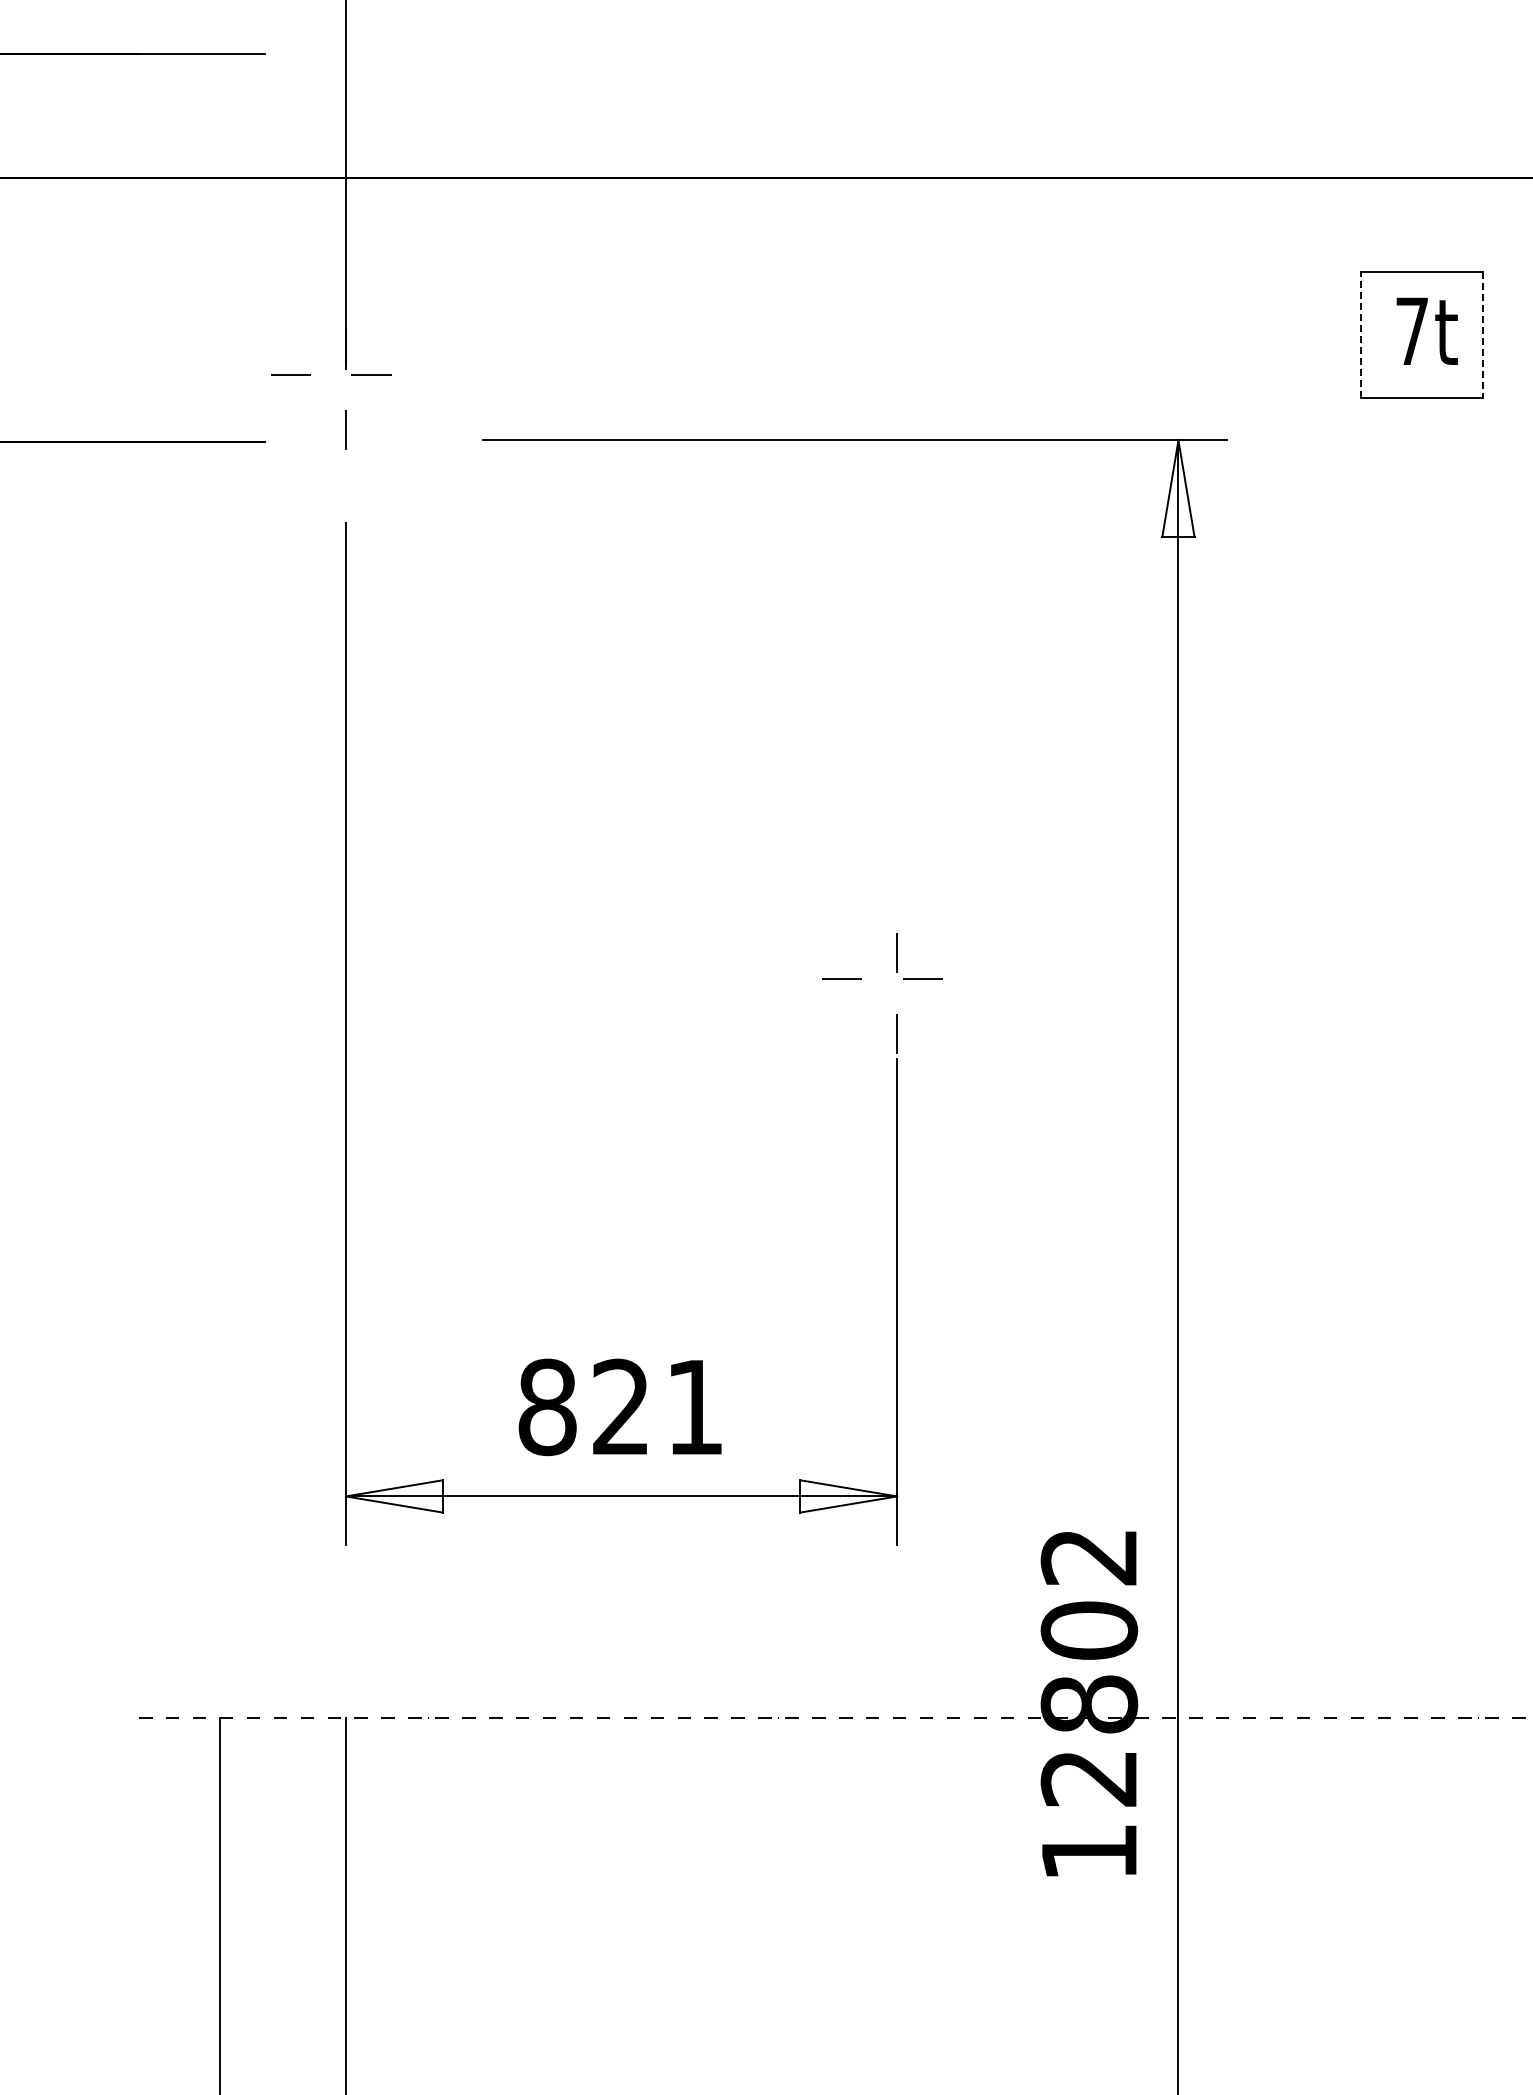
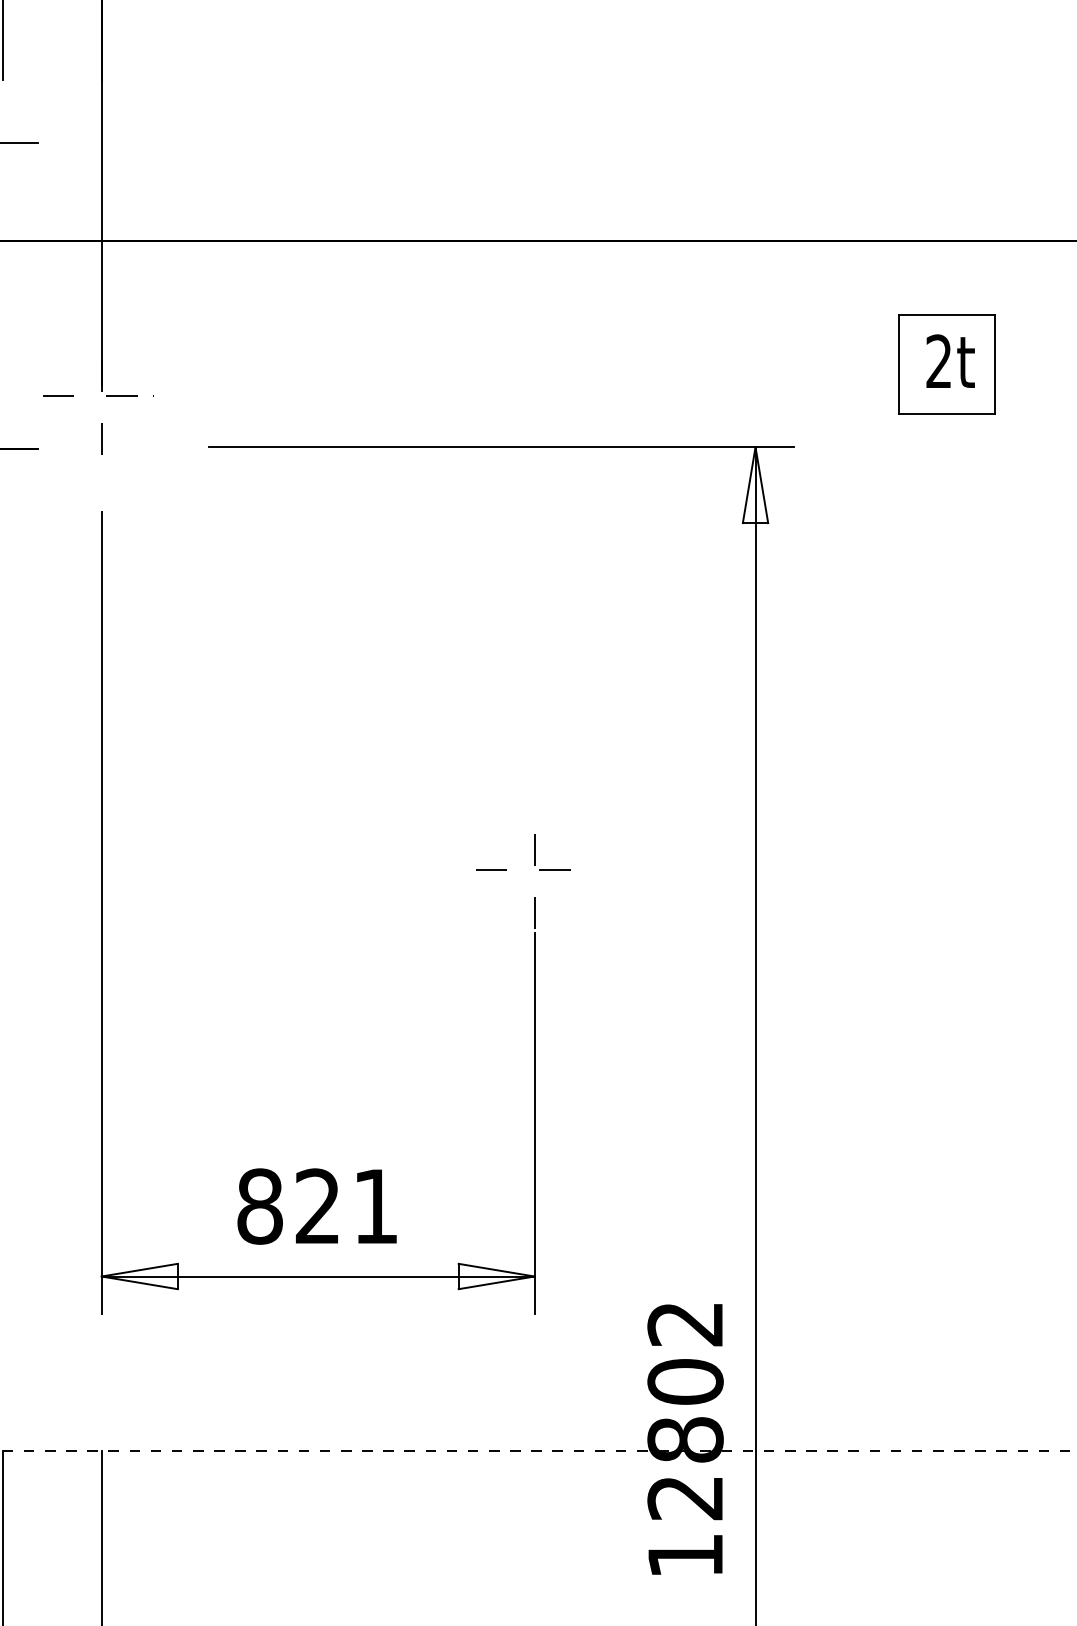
text: (1411, 330) -> (938, 360), 7t -> 2t
line: (1361, 334) -> (899, 364), dashed -> solid
line: (1482, 334) -> (994, 364), dashed -> solid

